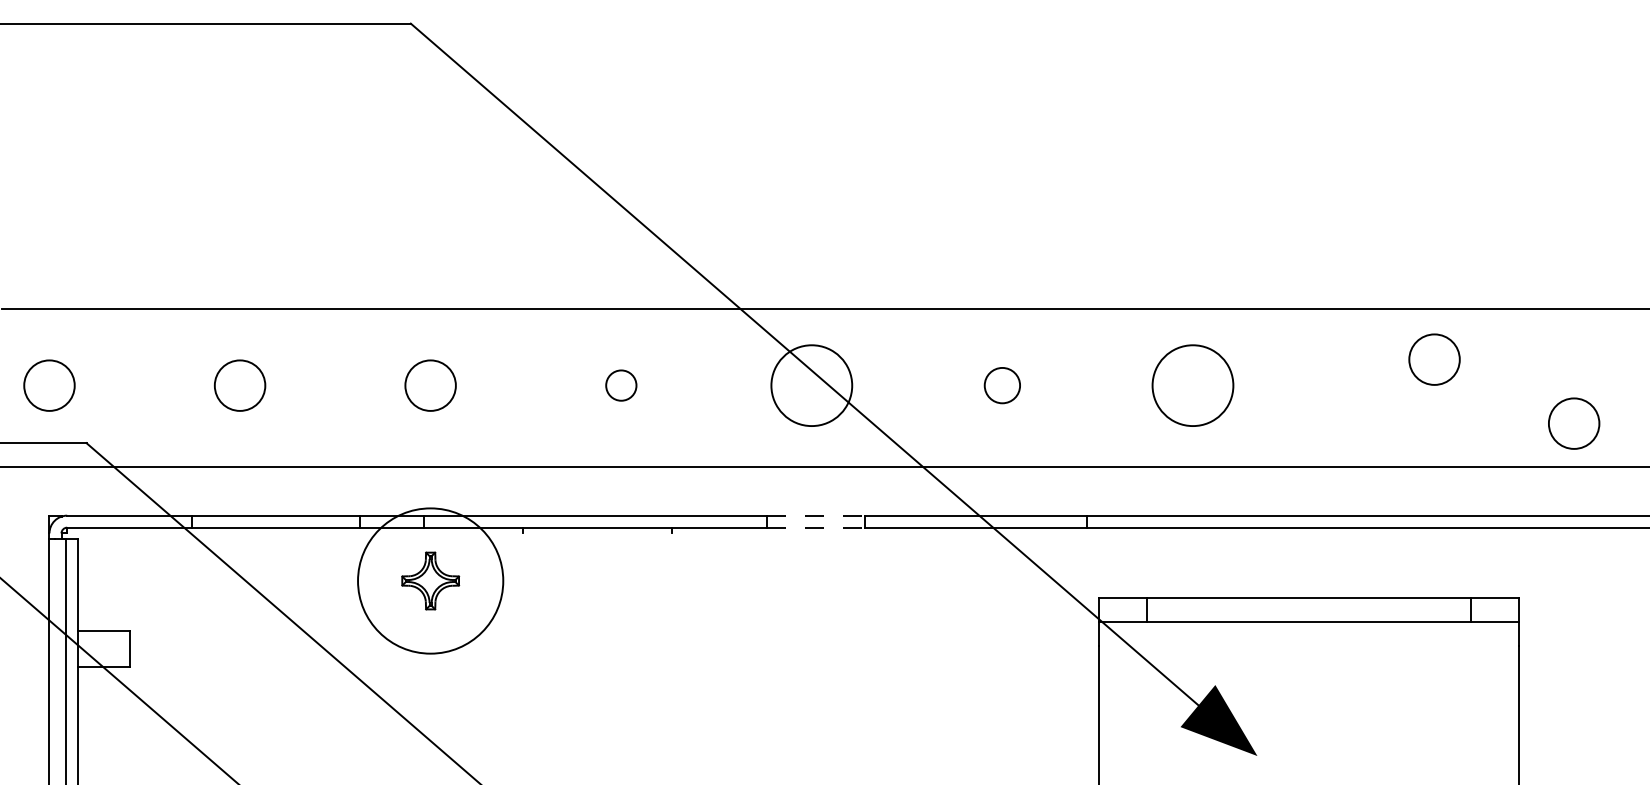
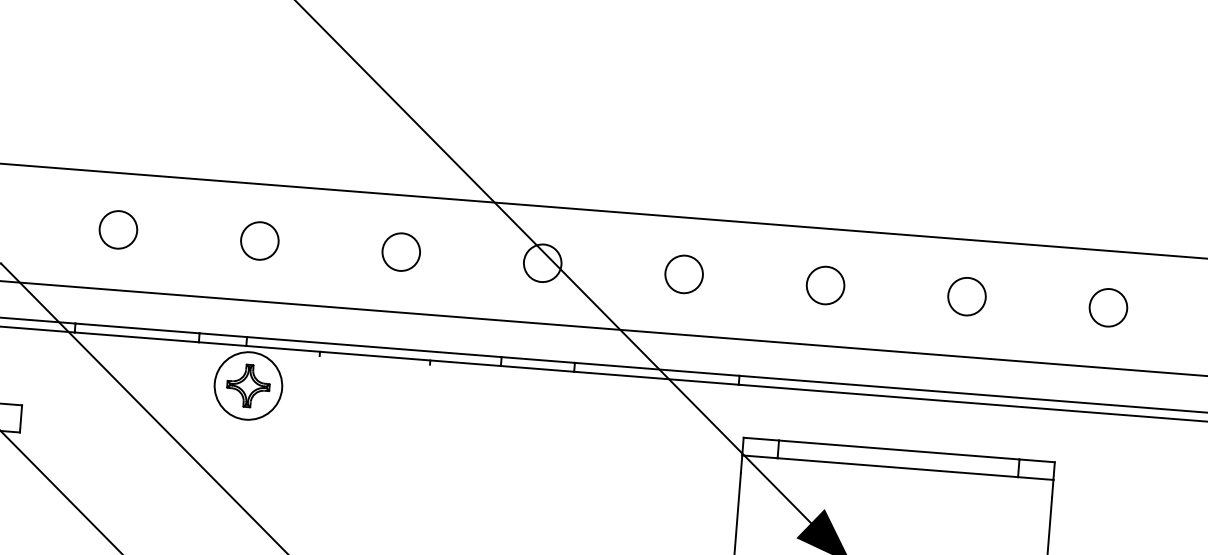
circle: (1434, 359) -> (966, 296), moved
circle: (621, 385) -> (401, 252), size x1.67
circle: (811, 385) -> (542, 263), size x0.62
circle: (1002, 385) -> (684, 274), size x1.43
circle: (1192, 385) -> (825, 285), size x0.62
circle: (1574, 423) -> (1108, 307), moved
line: (816, 515) -> (538, 359), dashed -> solid
line: (816, 527) -> (537, 368), dashed -> solid
circle: (430, 580) -> (248, 385), size x0.62

